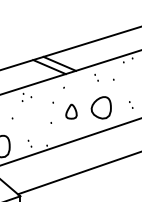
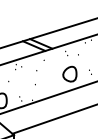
part: (70, 111) -> (48, 76), removed

